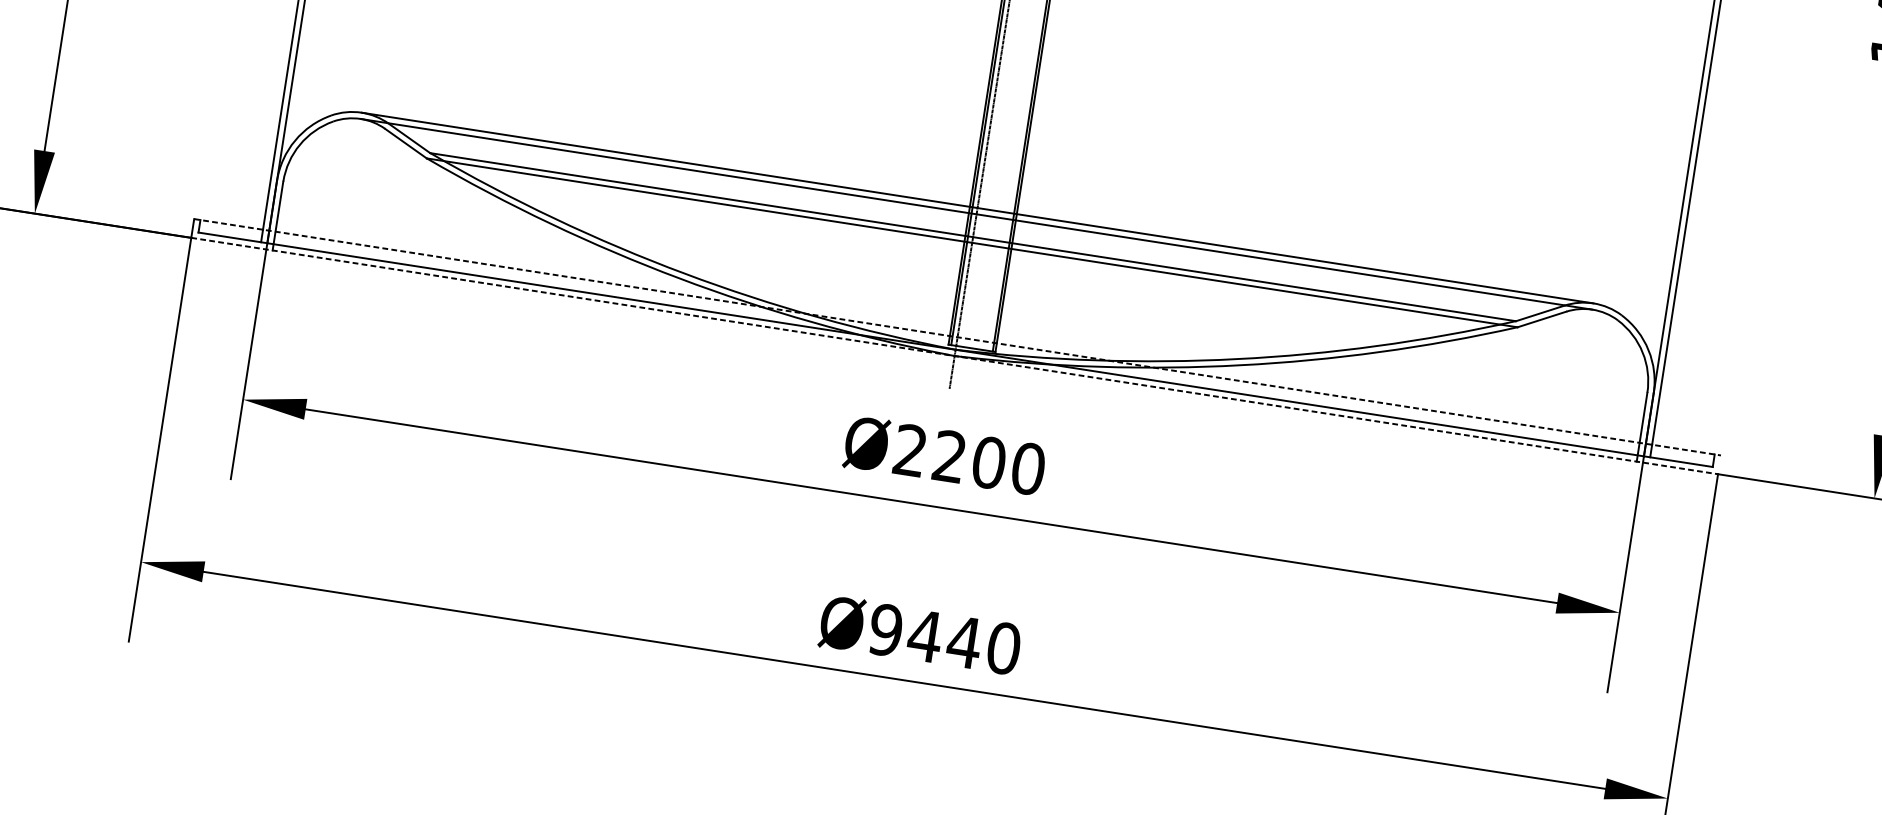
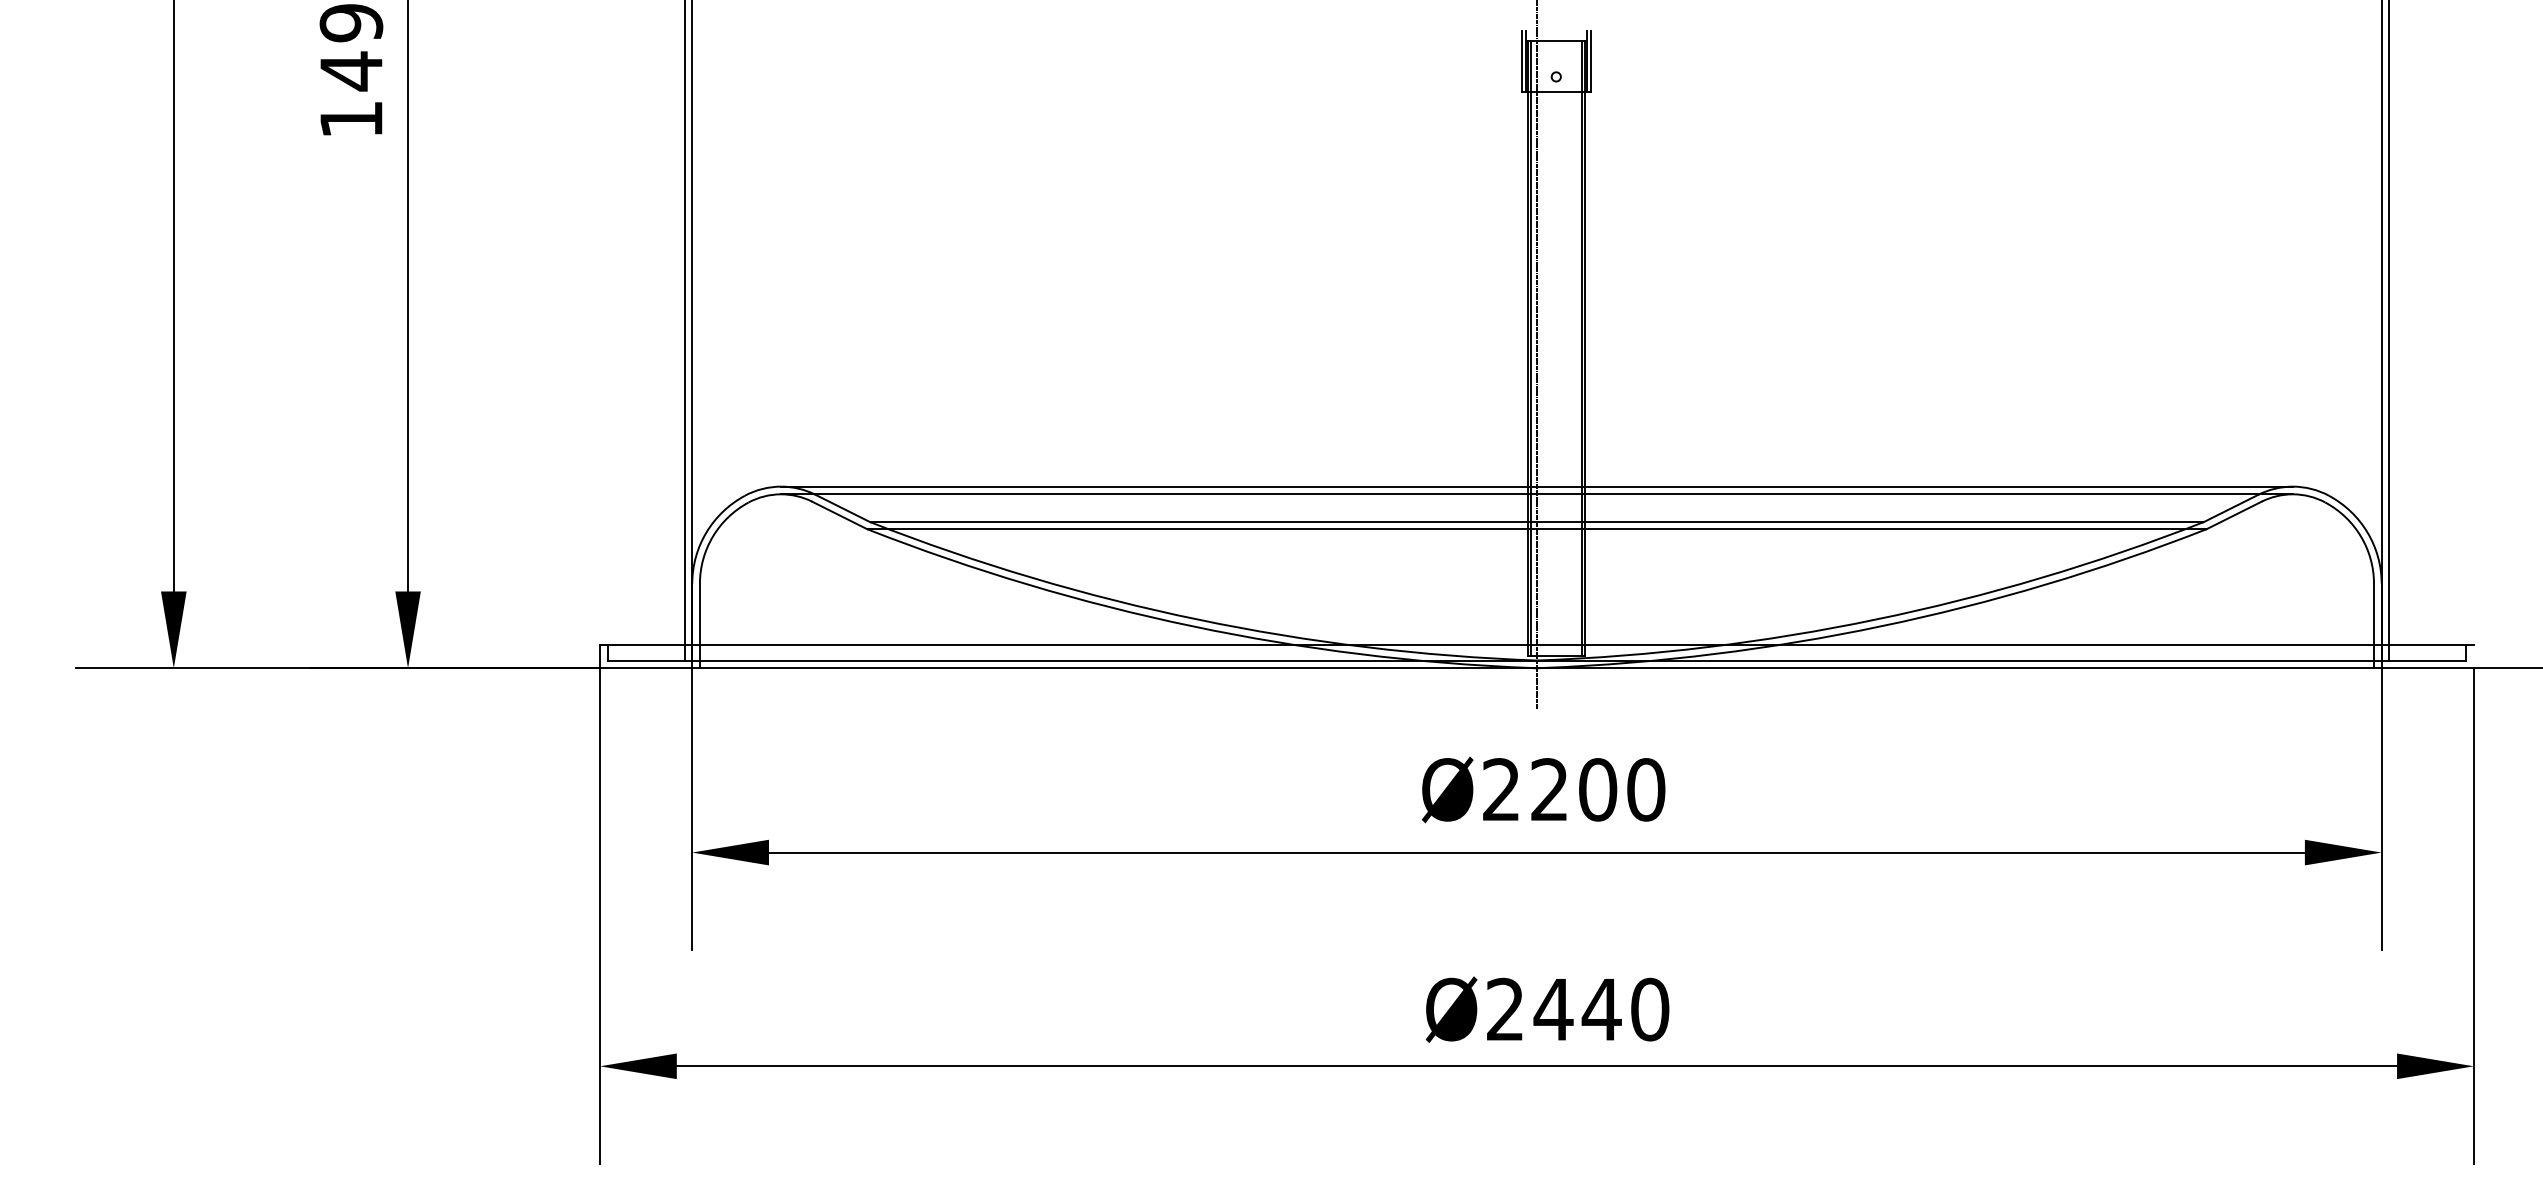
line: (957, 337) -> (1536, 645), dashed -> solid
line: (954, 356) -> (1536, 668), dashed -> solid
text: (886, 630) -> (1505, 1009), Ø9440 -> Ø2440

